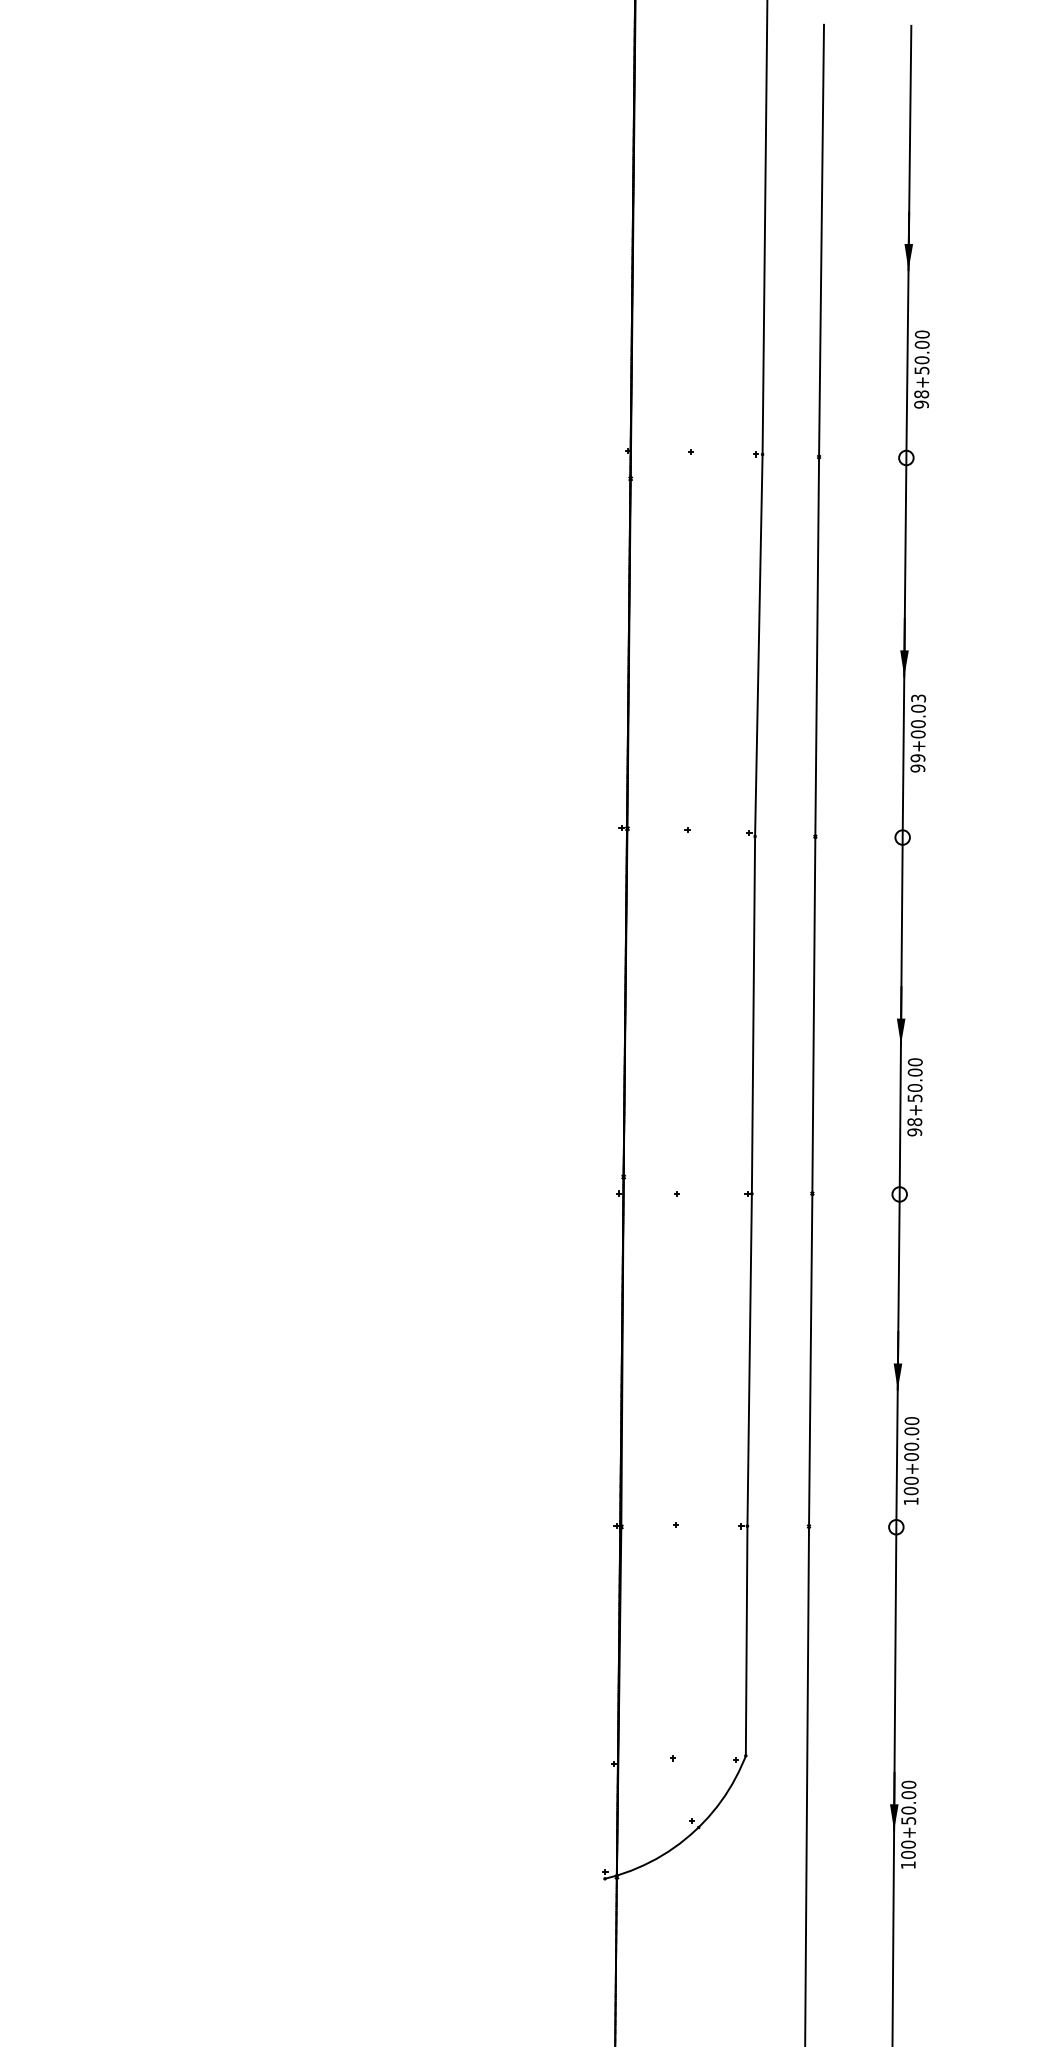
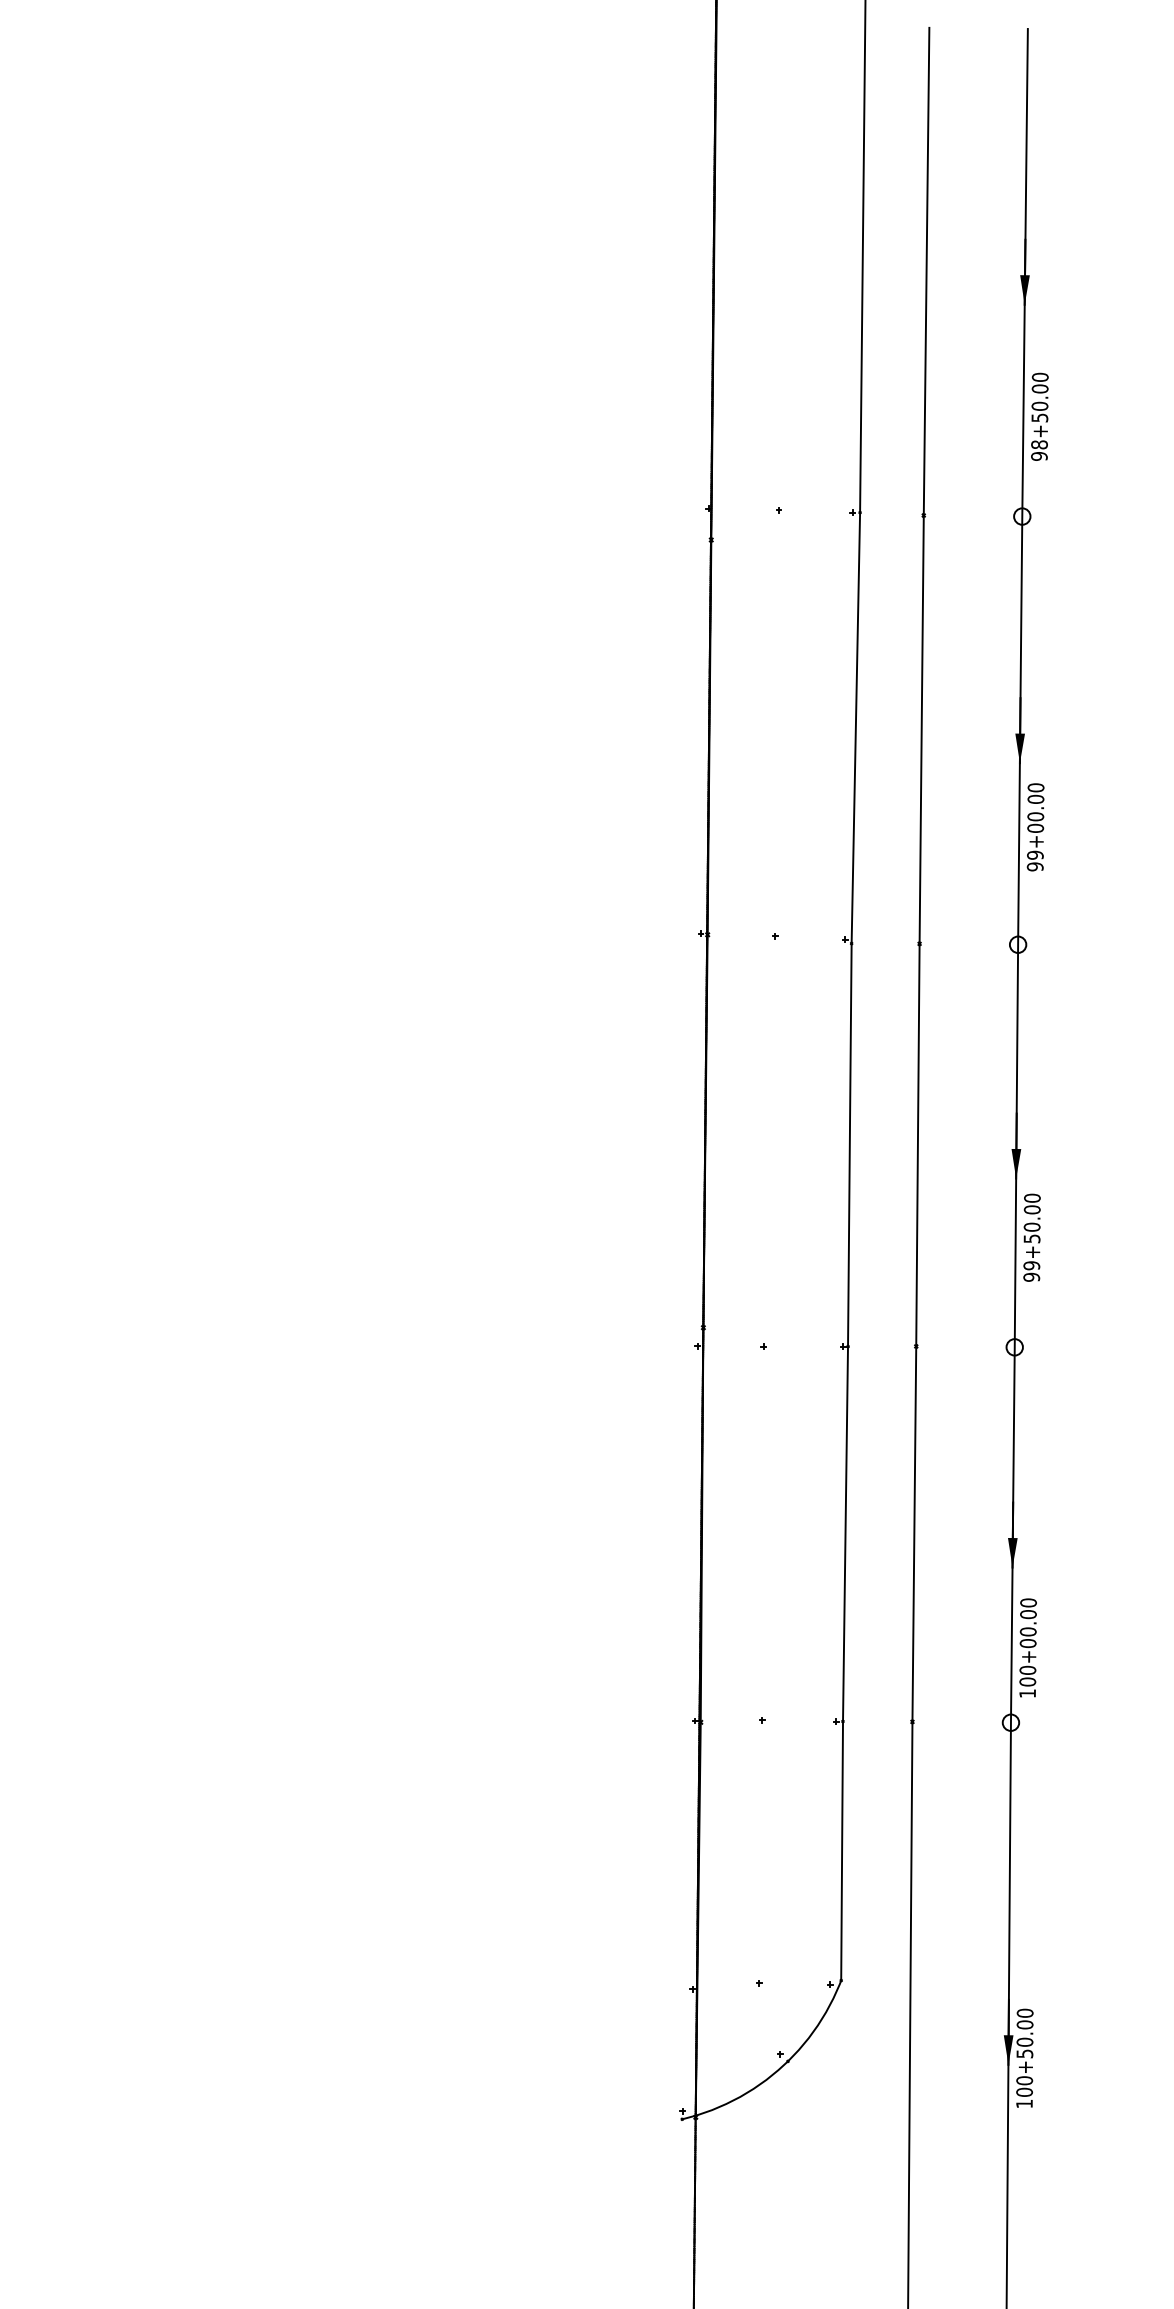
text: (918, 698) -> (1035, 787), 99+00.03 -> 99+00.00
text: (914, 1121) -> (1031, 1265), 98+50.00 -> 99+50.00

